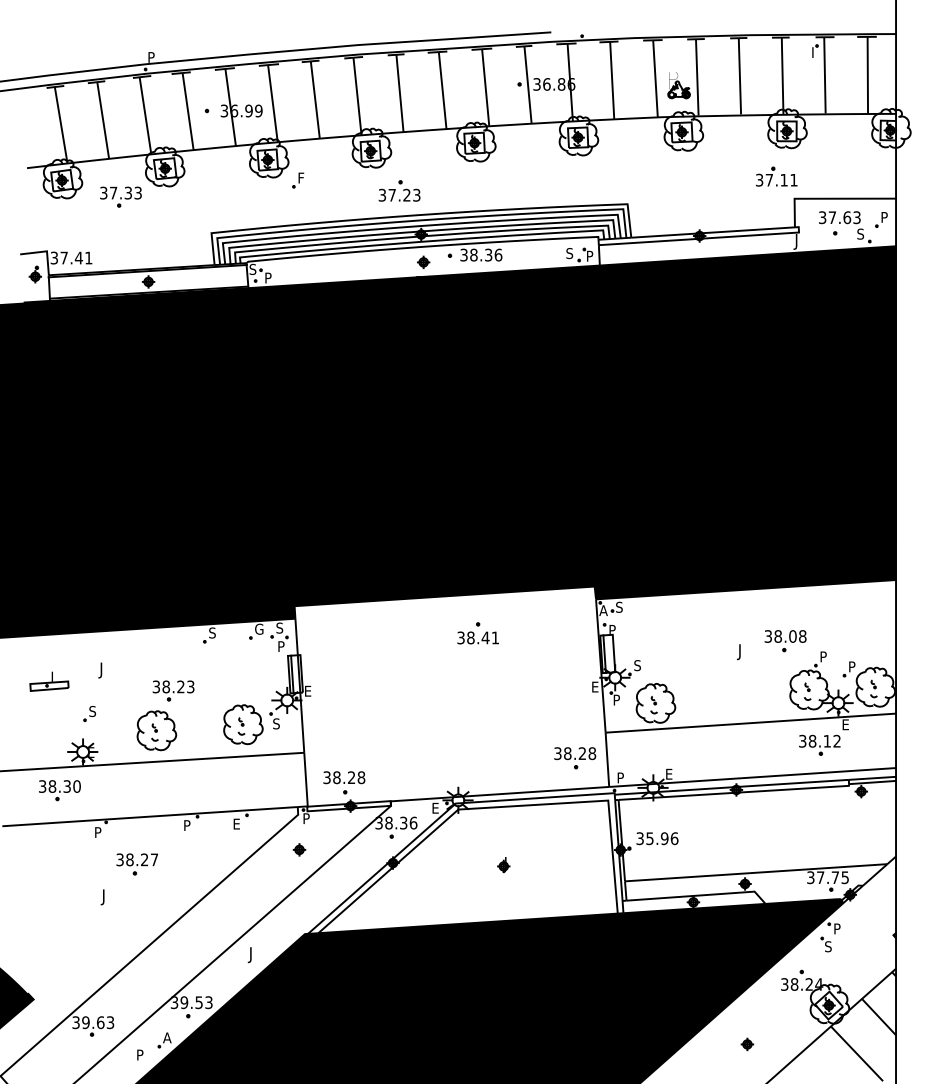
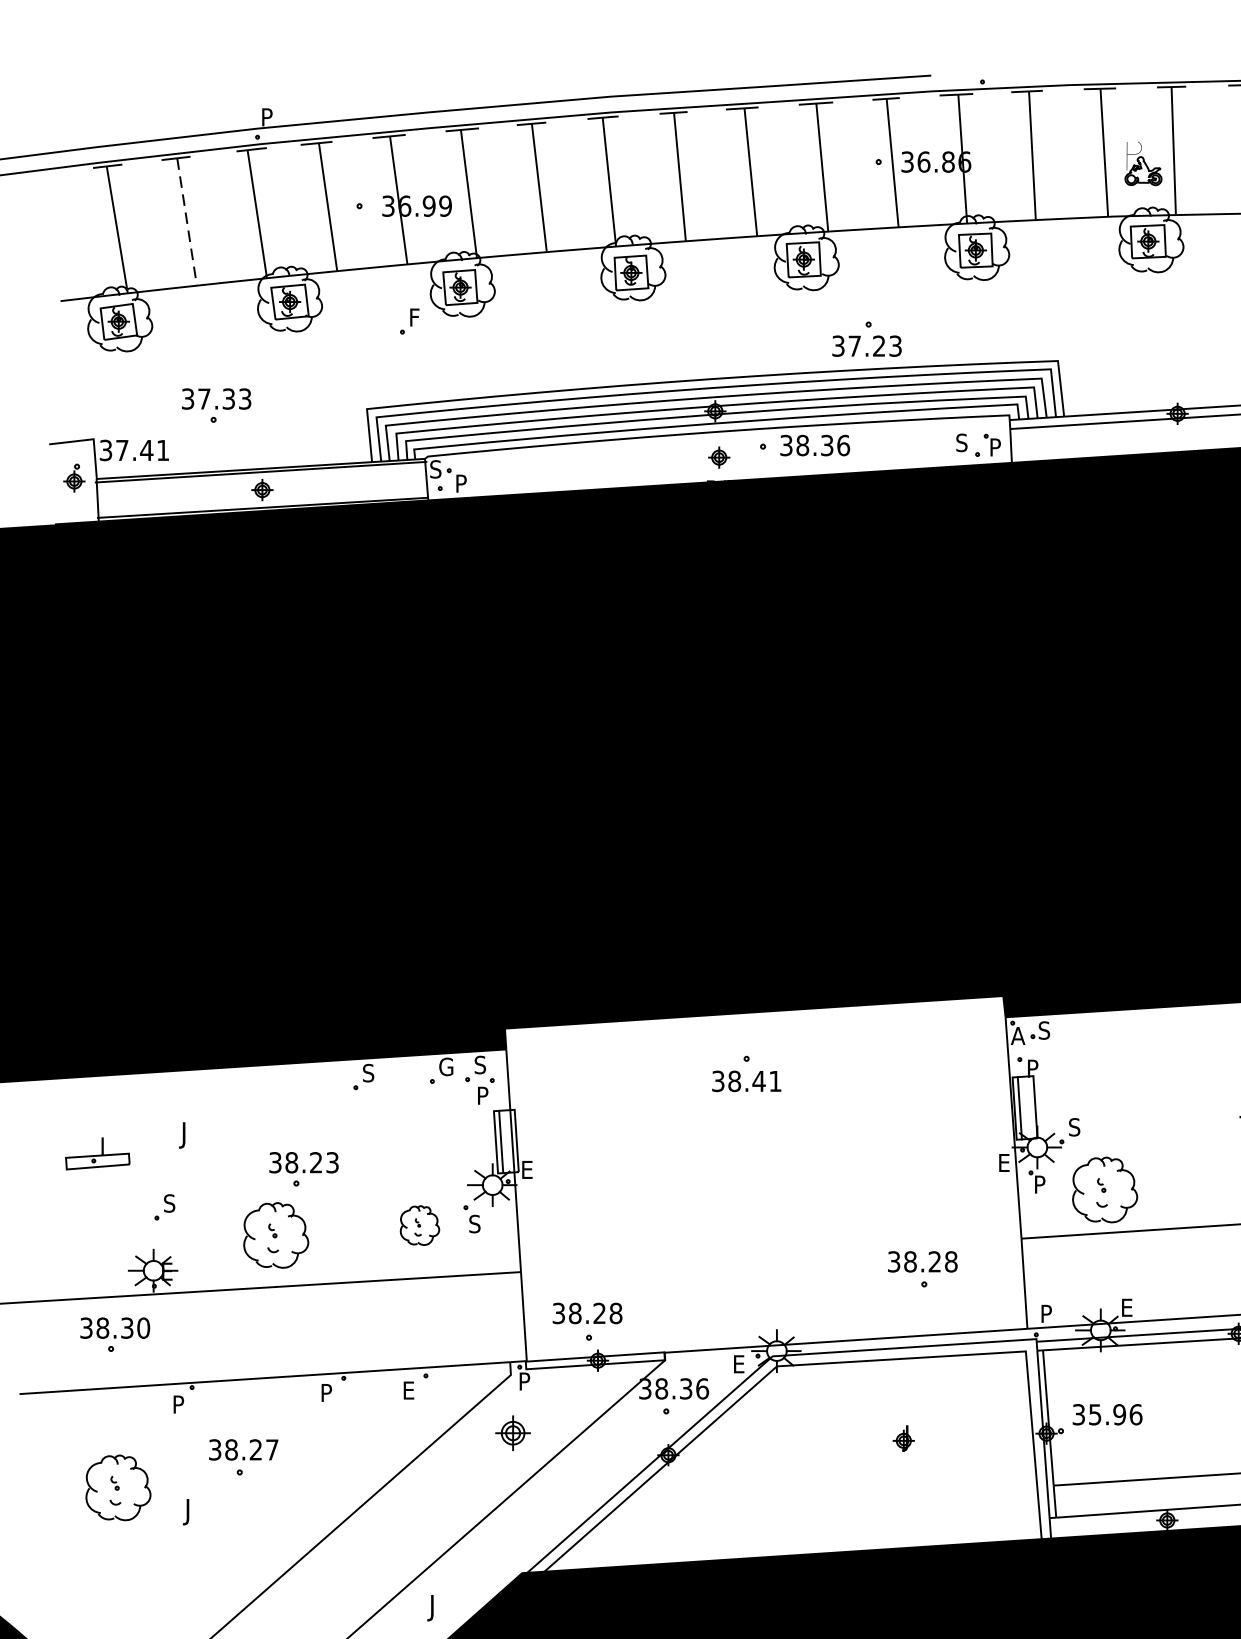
line: (103, 120) -> (187, 221), solid -> dashed
part: (298, 180) -> (410, 321), moved
part: (399, 190) -> (866, 338), moved
part: (120, 196) -> (215, 404), moved
part: (477, 633) -> (745, 1073), moved
part: (243, 724) -> (420, 1225), size x0.6
part: (575, 758) -> (923, 1269), moved
part: (299, 849) -> (513, 1432), size x1.6
part: (503, 865) -> (903, 1439), moved
part: (61, 882) -> (117, 1487), added

